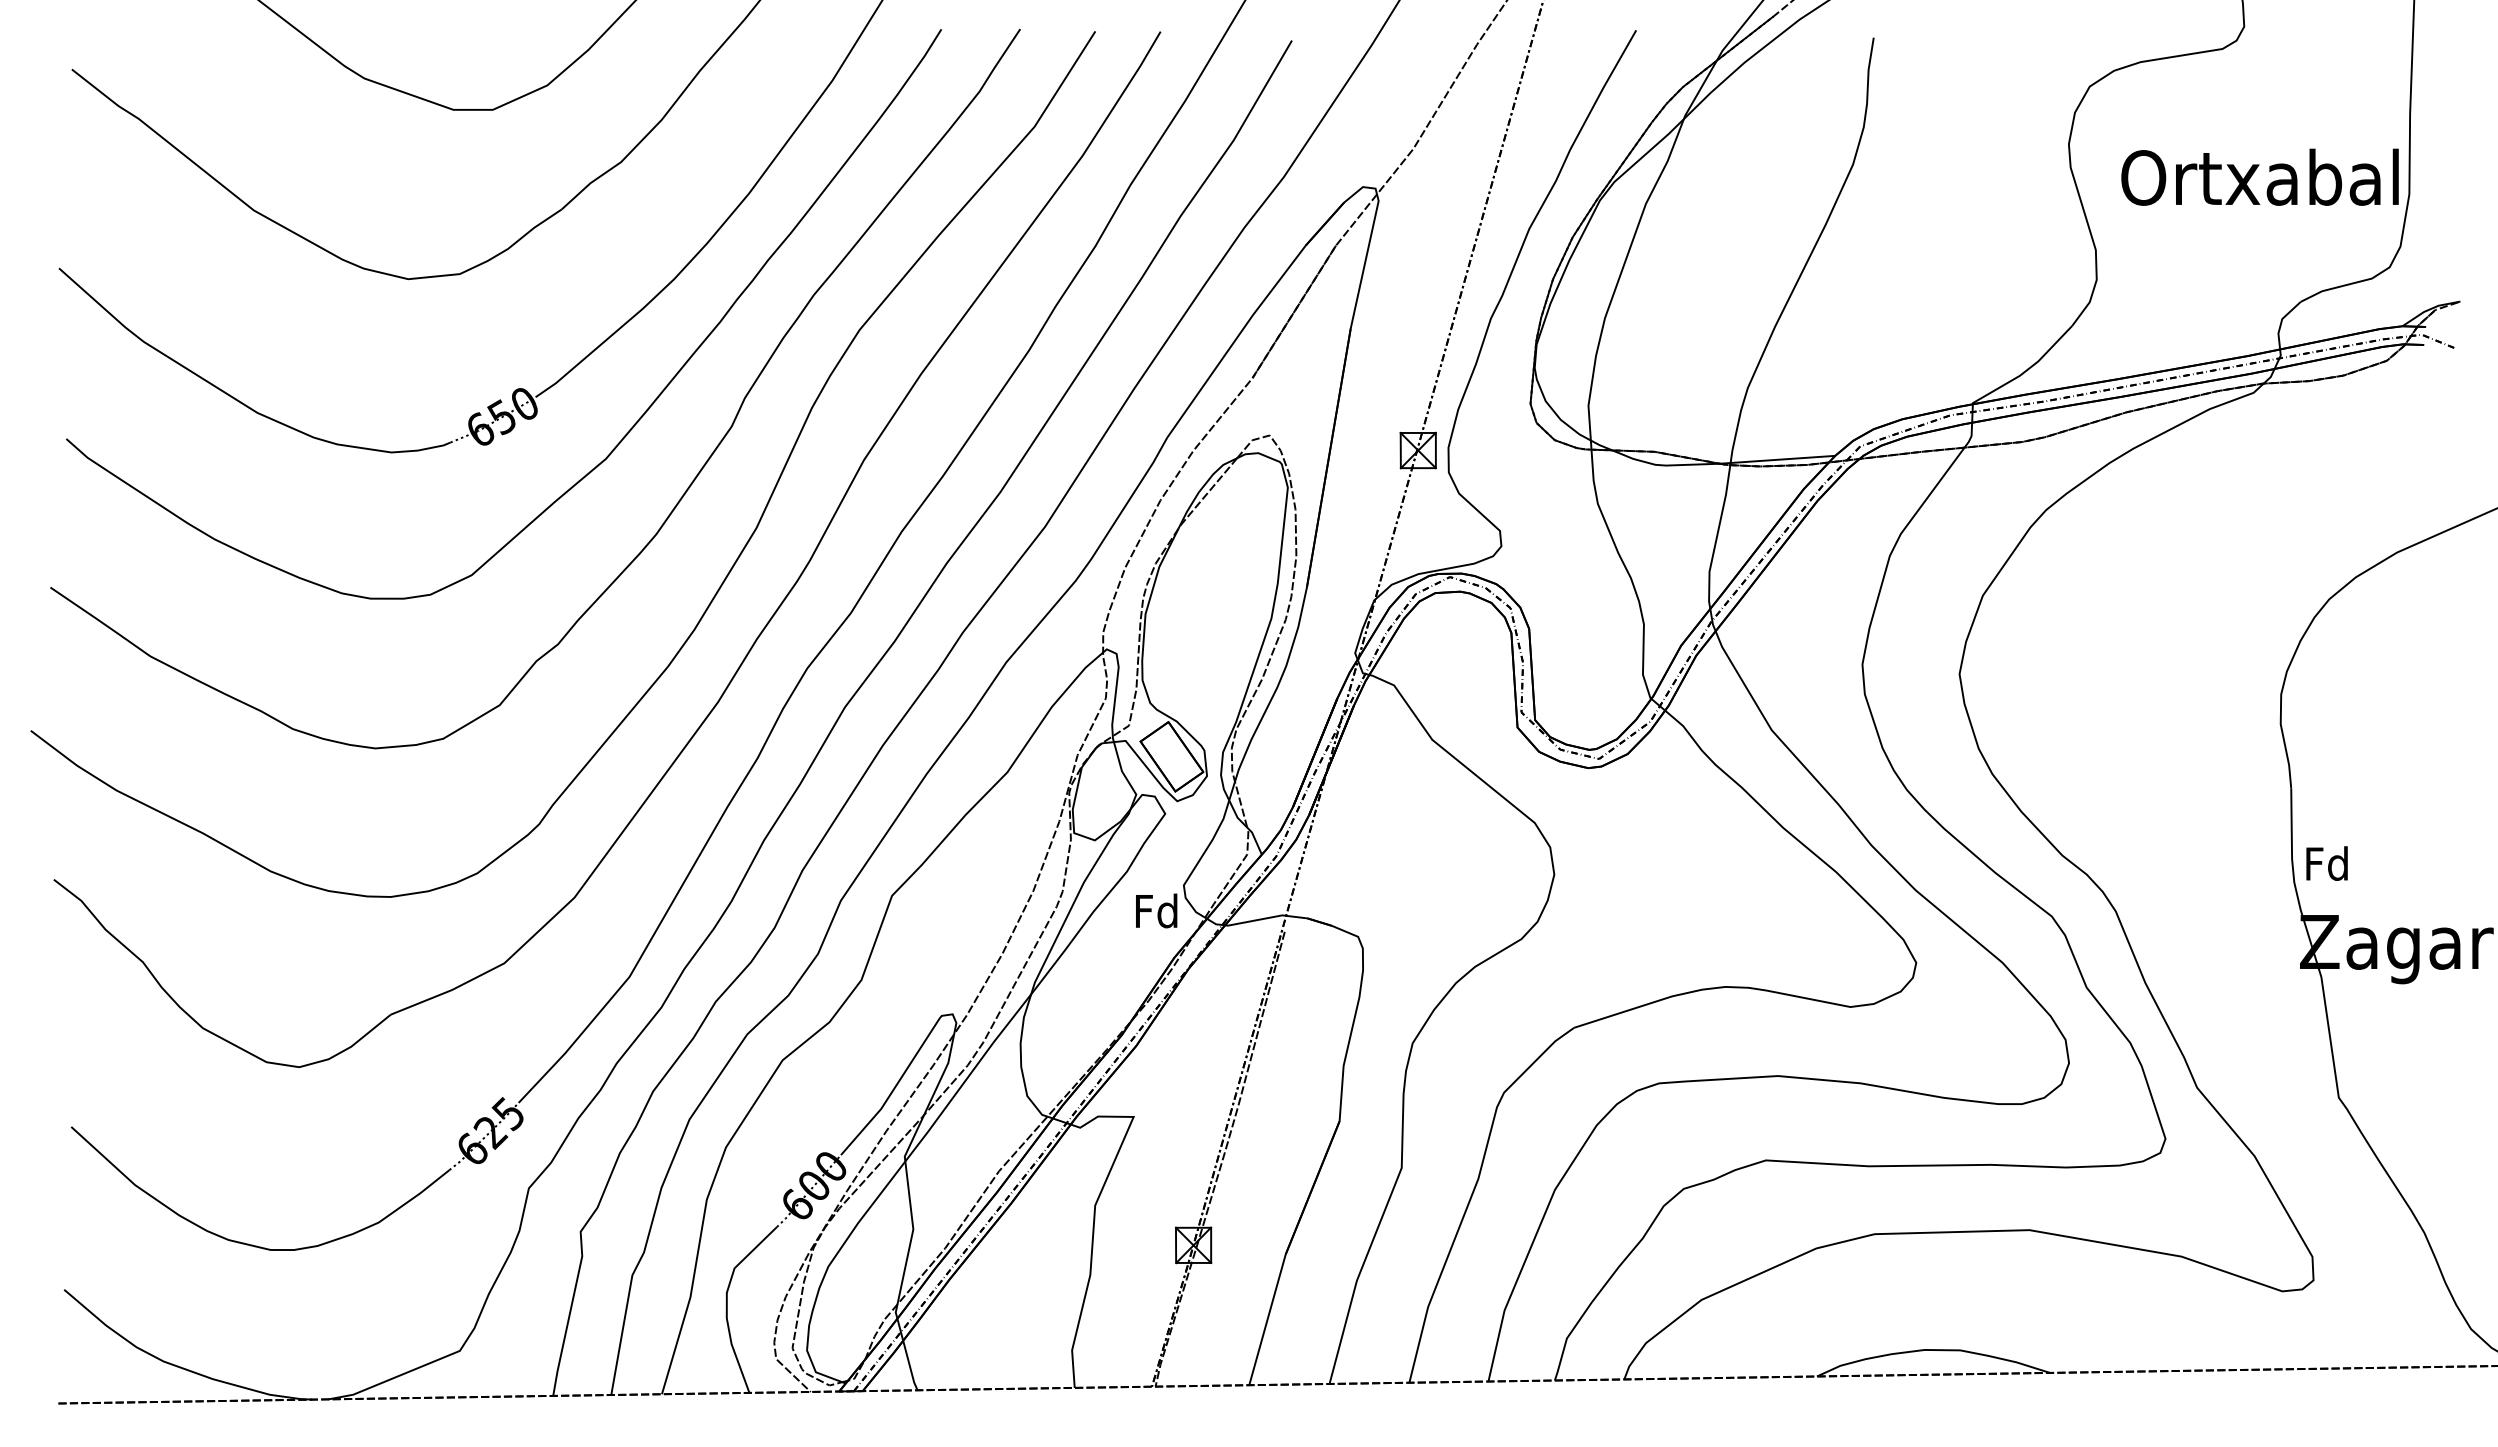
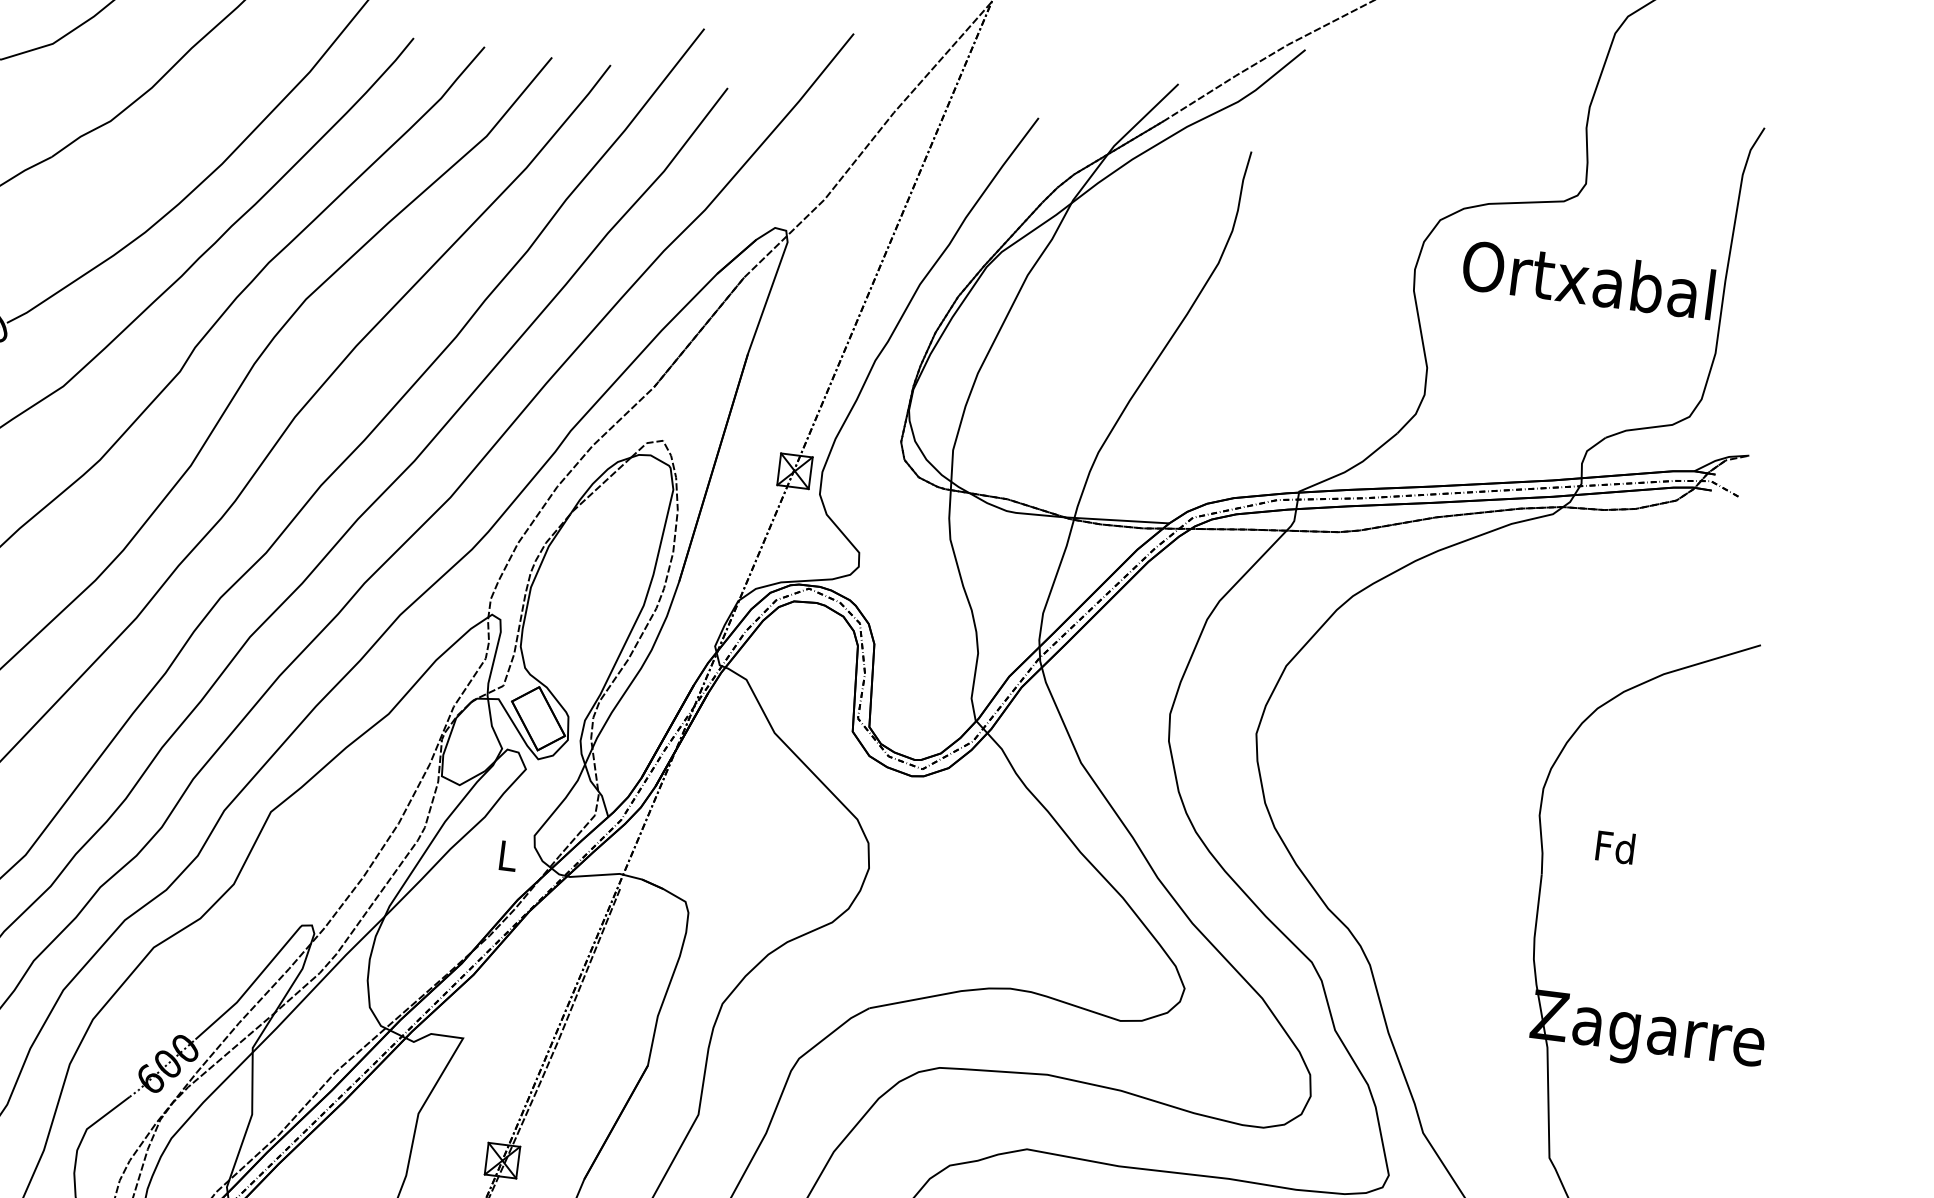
text: (2259, 176) -> (1588, 278), moved
text: (2326, 863) -> (1614, 847), moved
text: (1156, 910) -> (507, 855), Fd -> L

